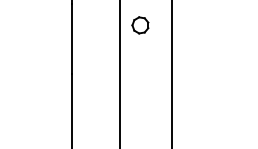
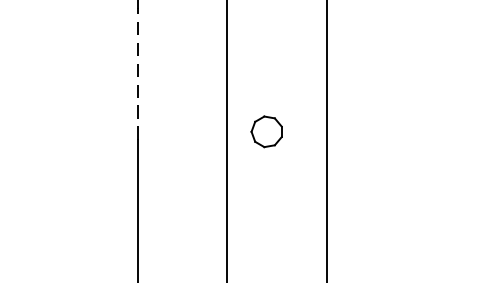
part: (140, 25) -> (266, 132), moved
line: (72, 38) -> (137, 73), solid -> dashed

